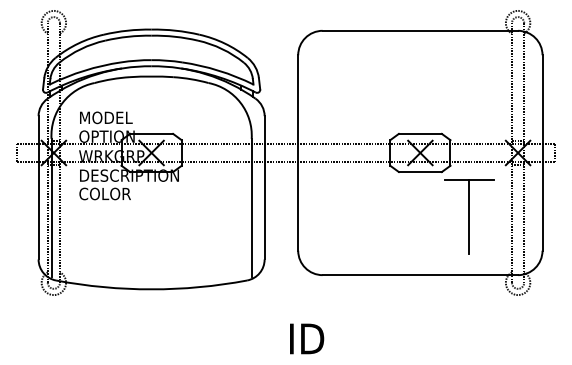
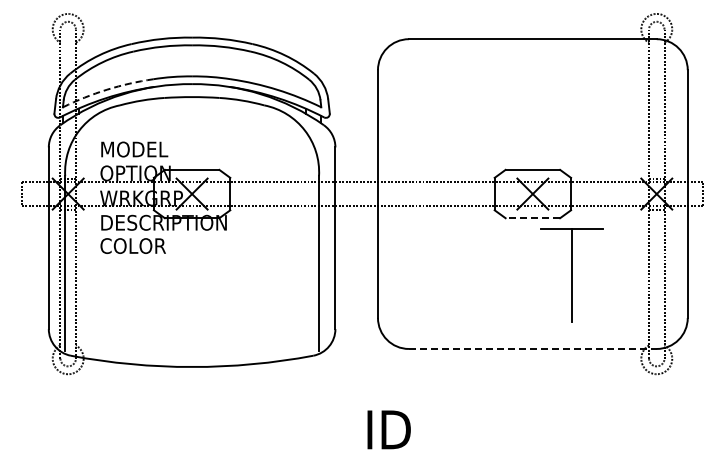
arc: (84, 70) -> (107, 89), solid -> dashed
line: (420, 172) -> (532, 218), solid -> dashed
part: (468, 217) -> (571, 275), moved
line: (420, 274) -> (532, 348), solid -> dashed

